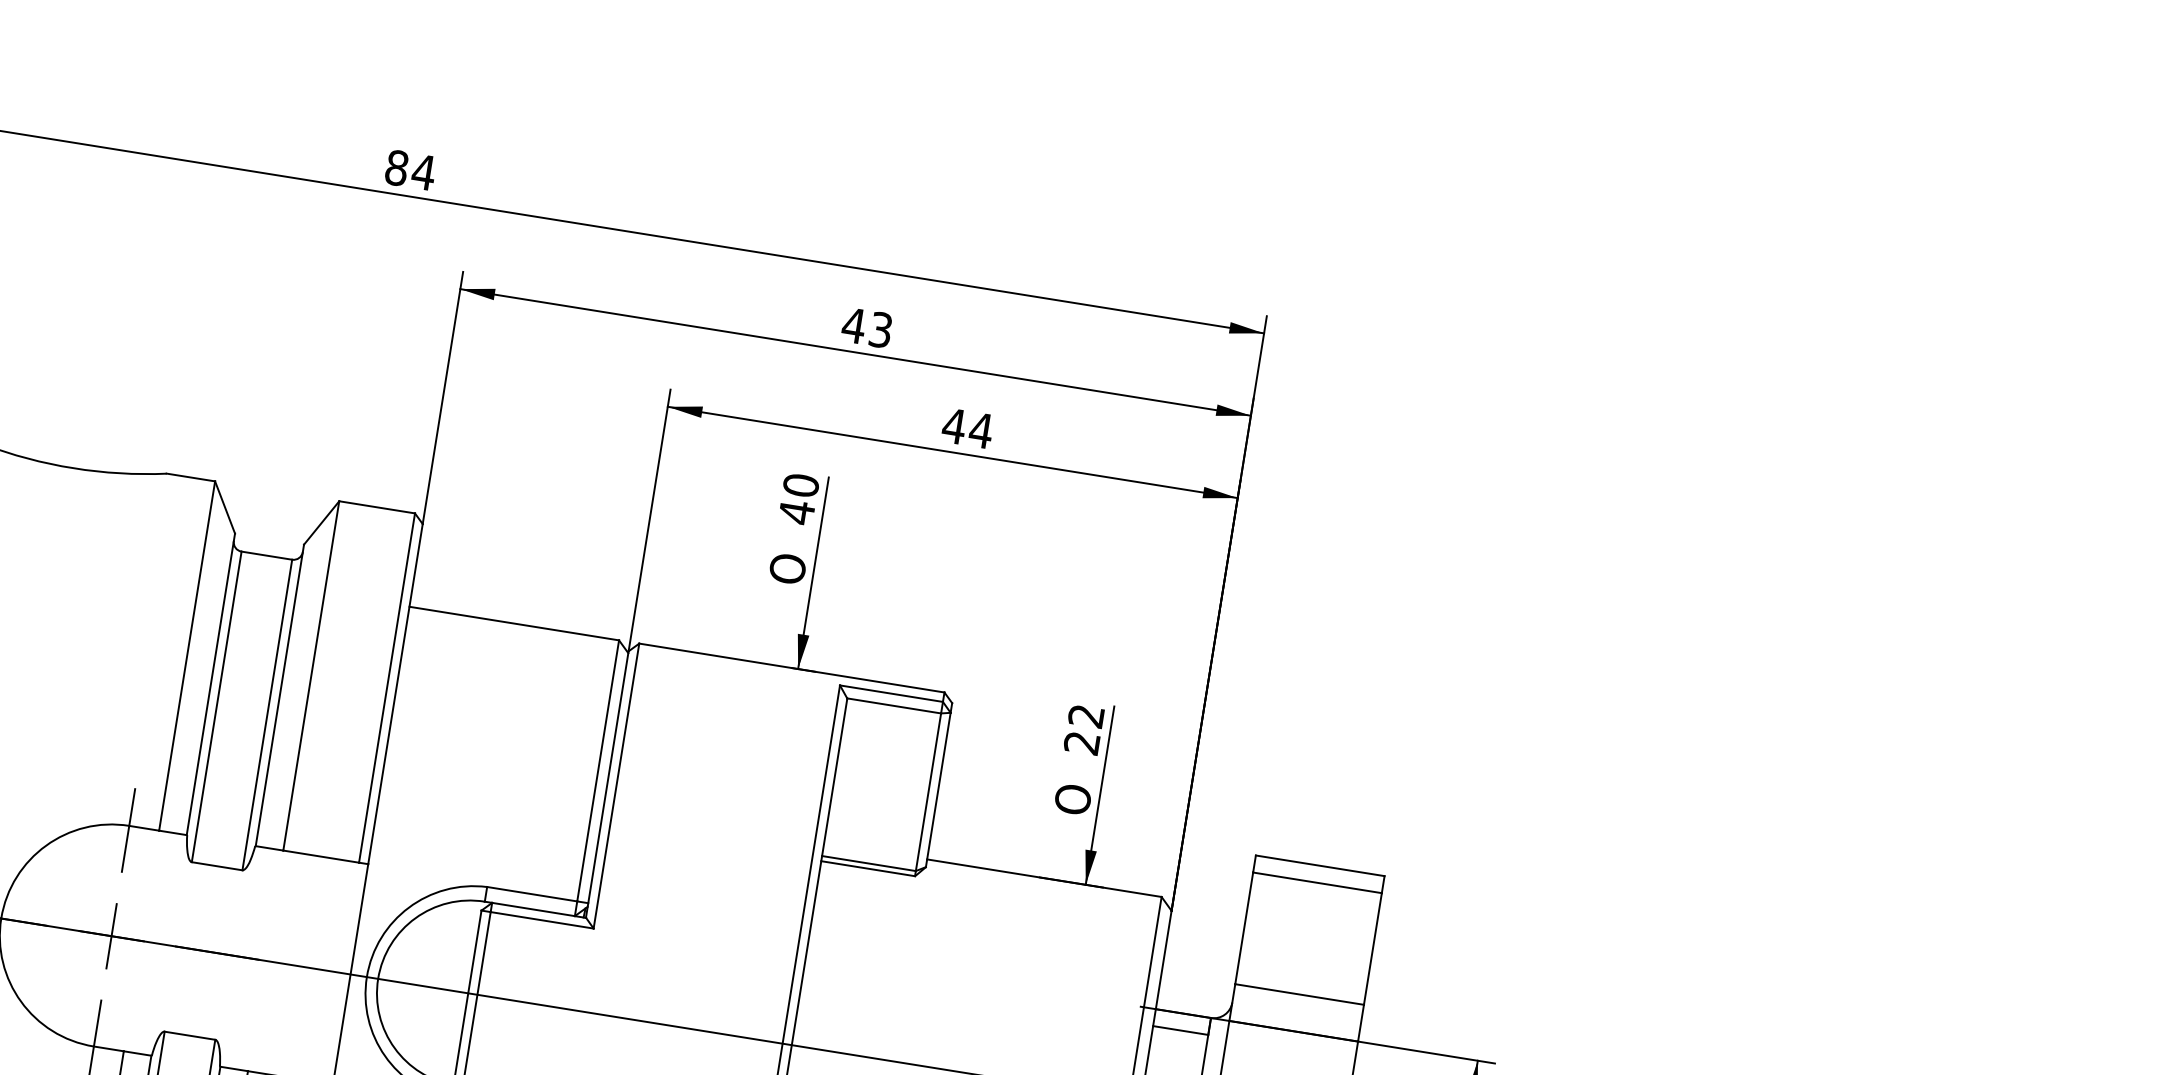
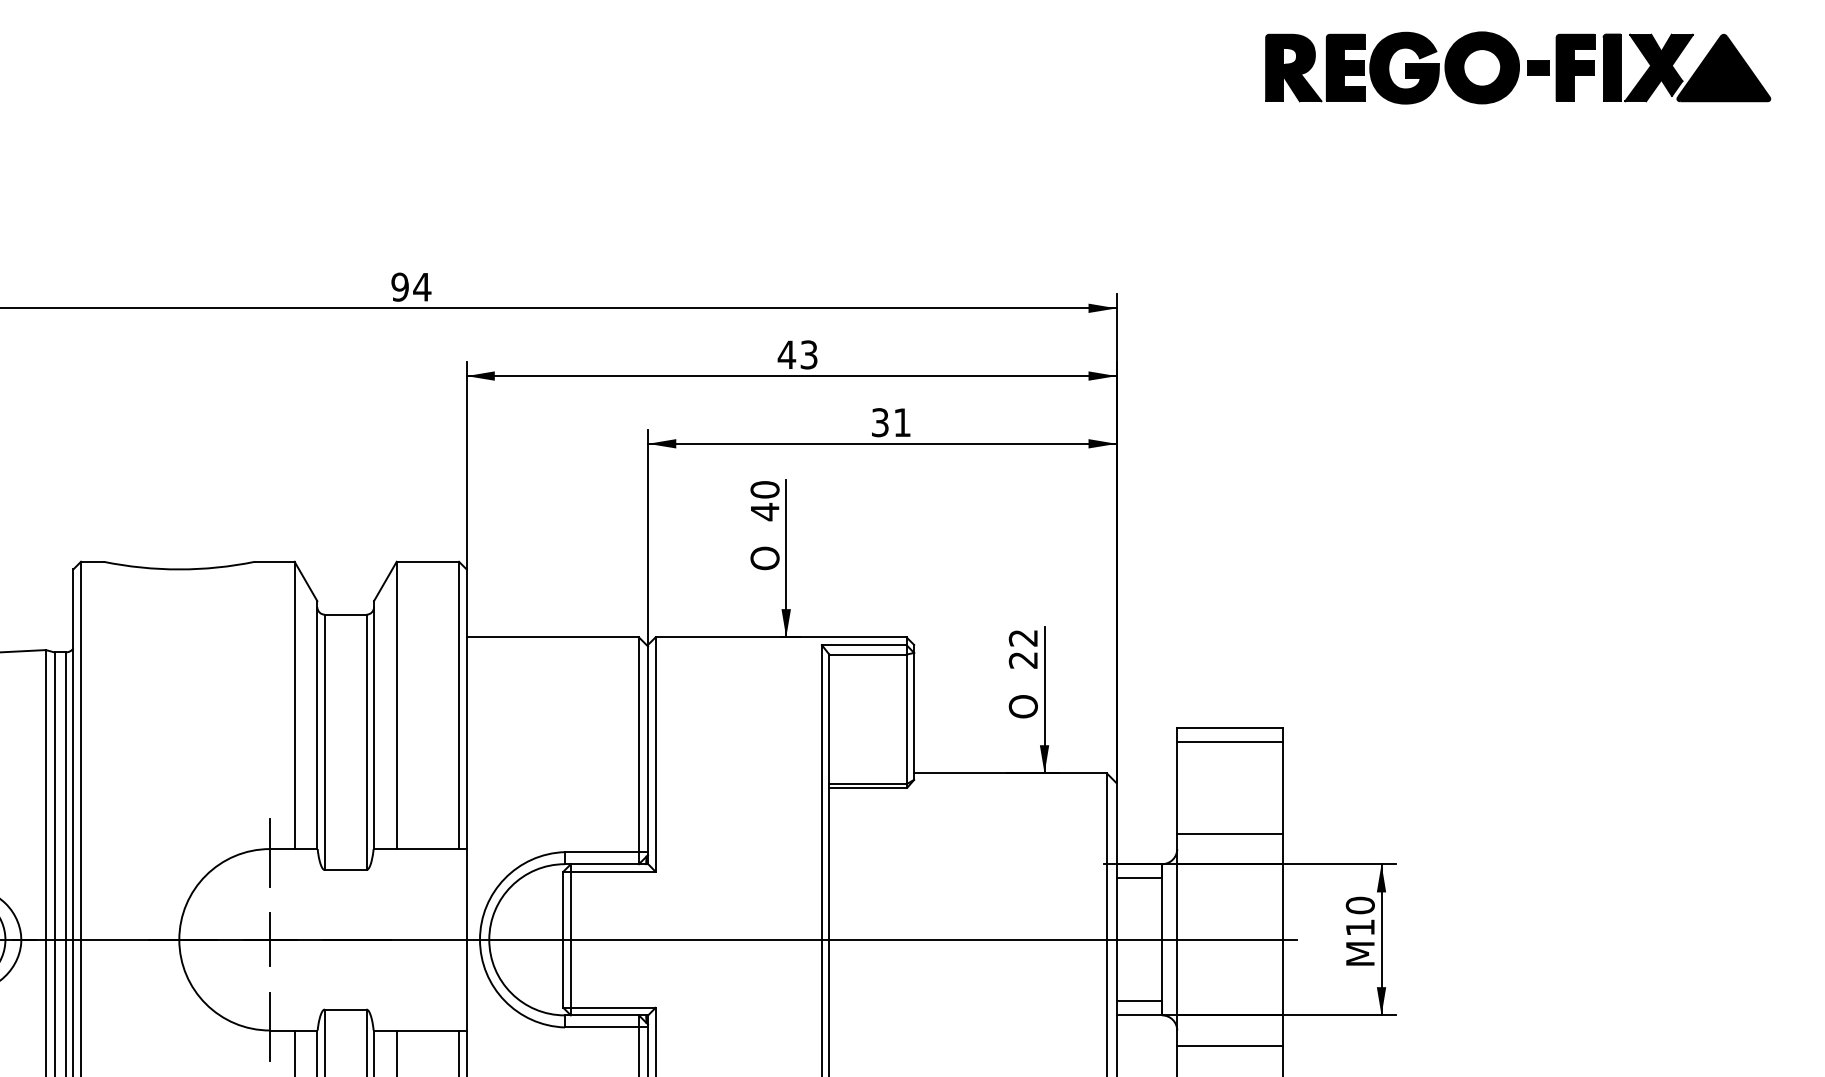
part: (1799, 118) -> (1518, 67), added
text: (396, 167) -> (399, 286), 84 -> 94
text: (967, 428) -> (891, 422), 44 -> 31

